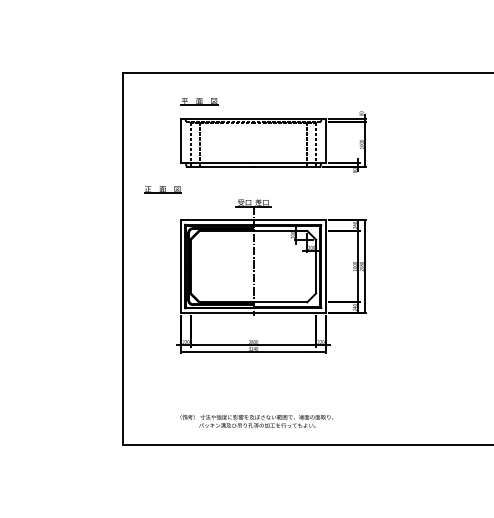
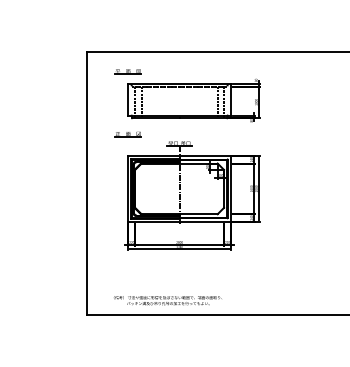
part: (198, 101) -> (127, 71), moved
part: (161, 189) -> (127, 134), moved
text: (256, 421) -> (167, 300), moved

